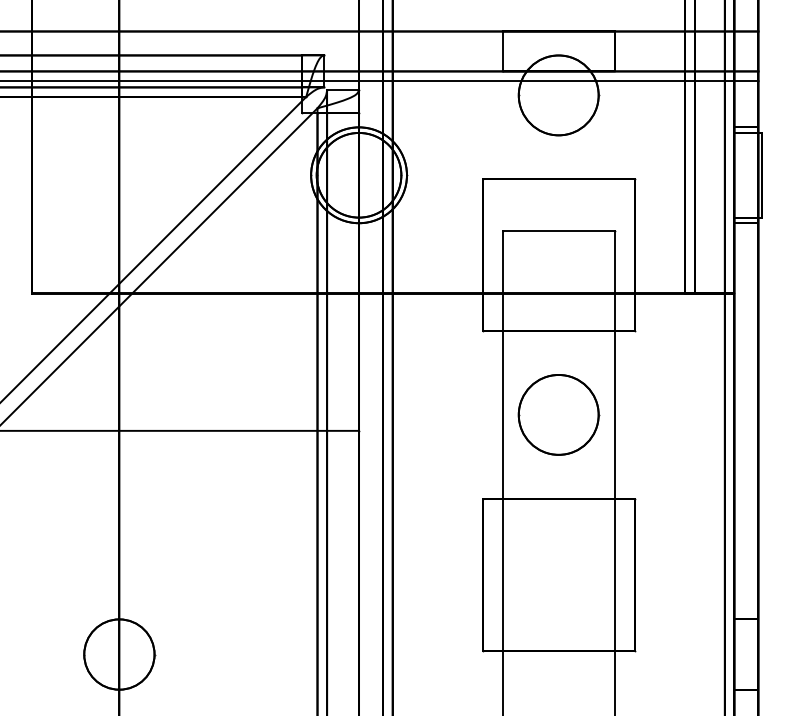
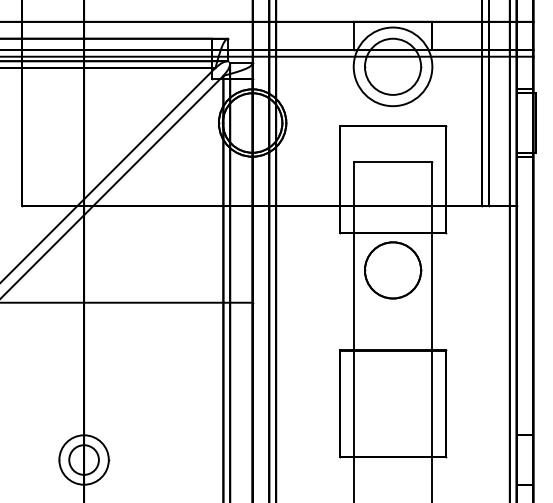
circle: (558, 95) -> (392, 66), size x1.4
part: (558, 414) -> (392, 270), moved
circle: (119, 654) -> (84, 459), size x0.6

